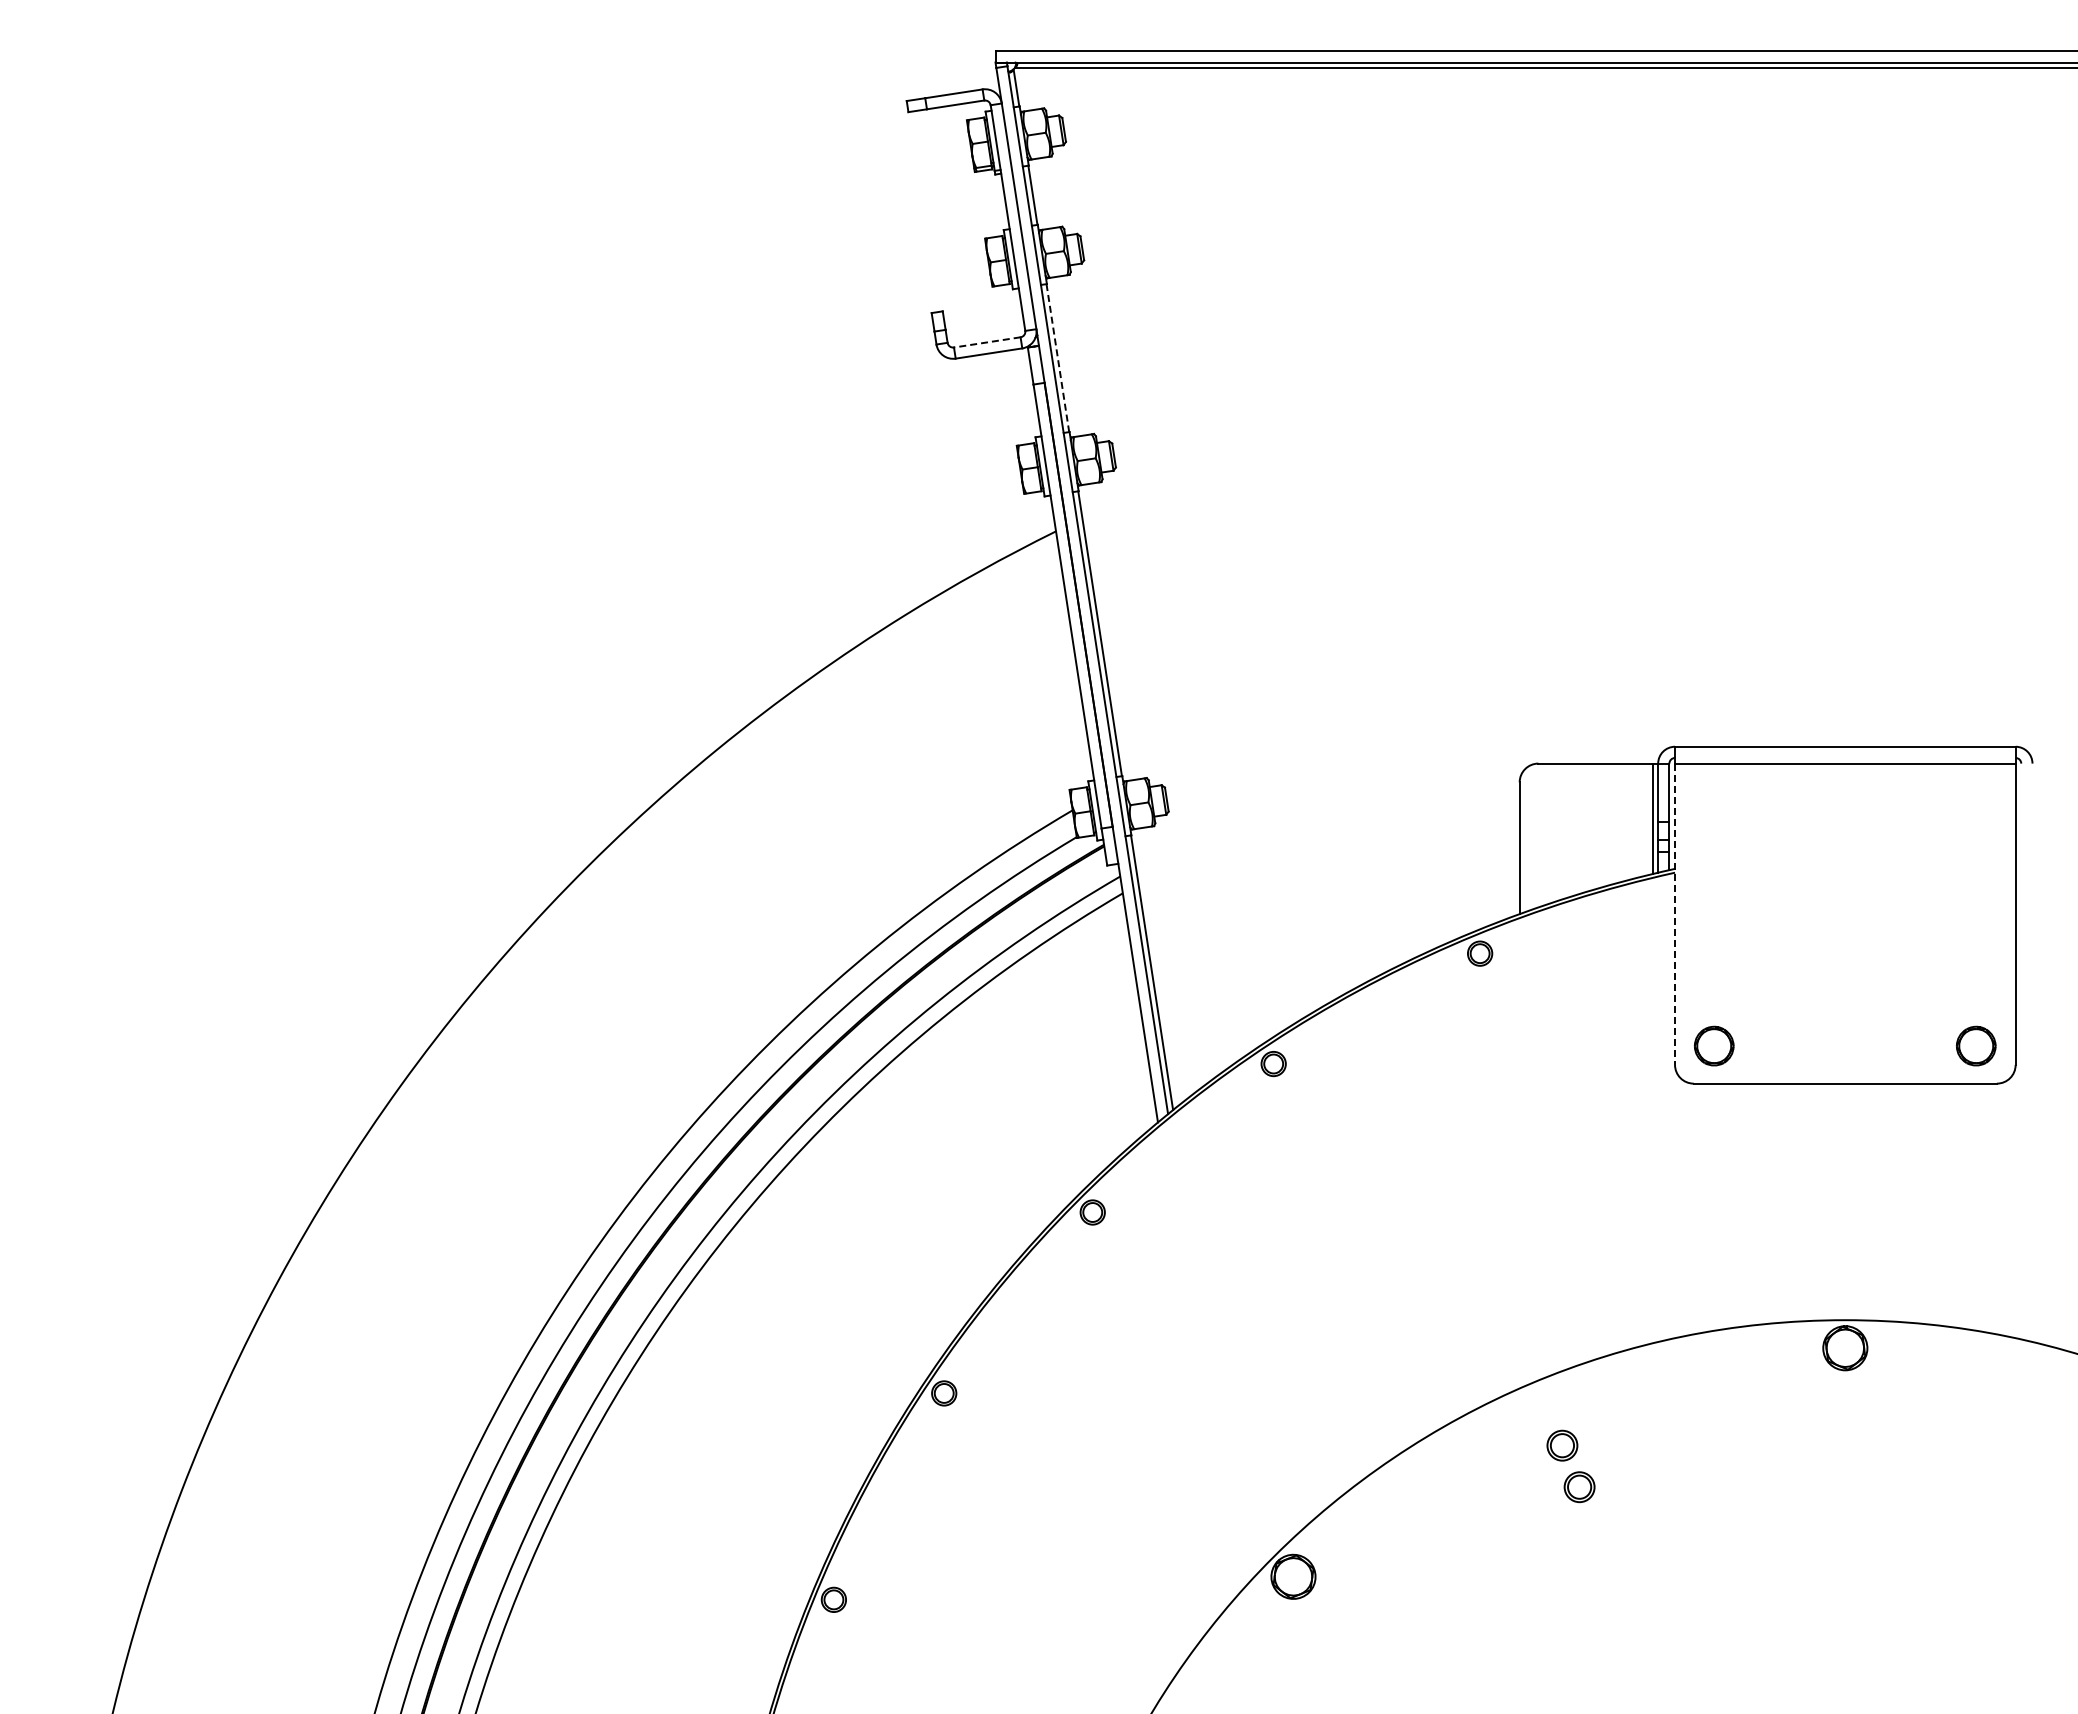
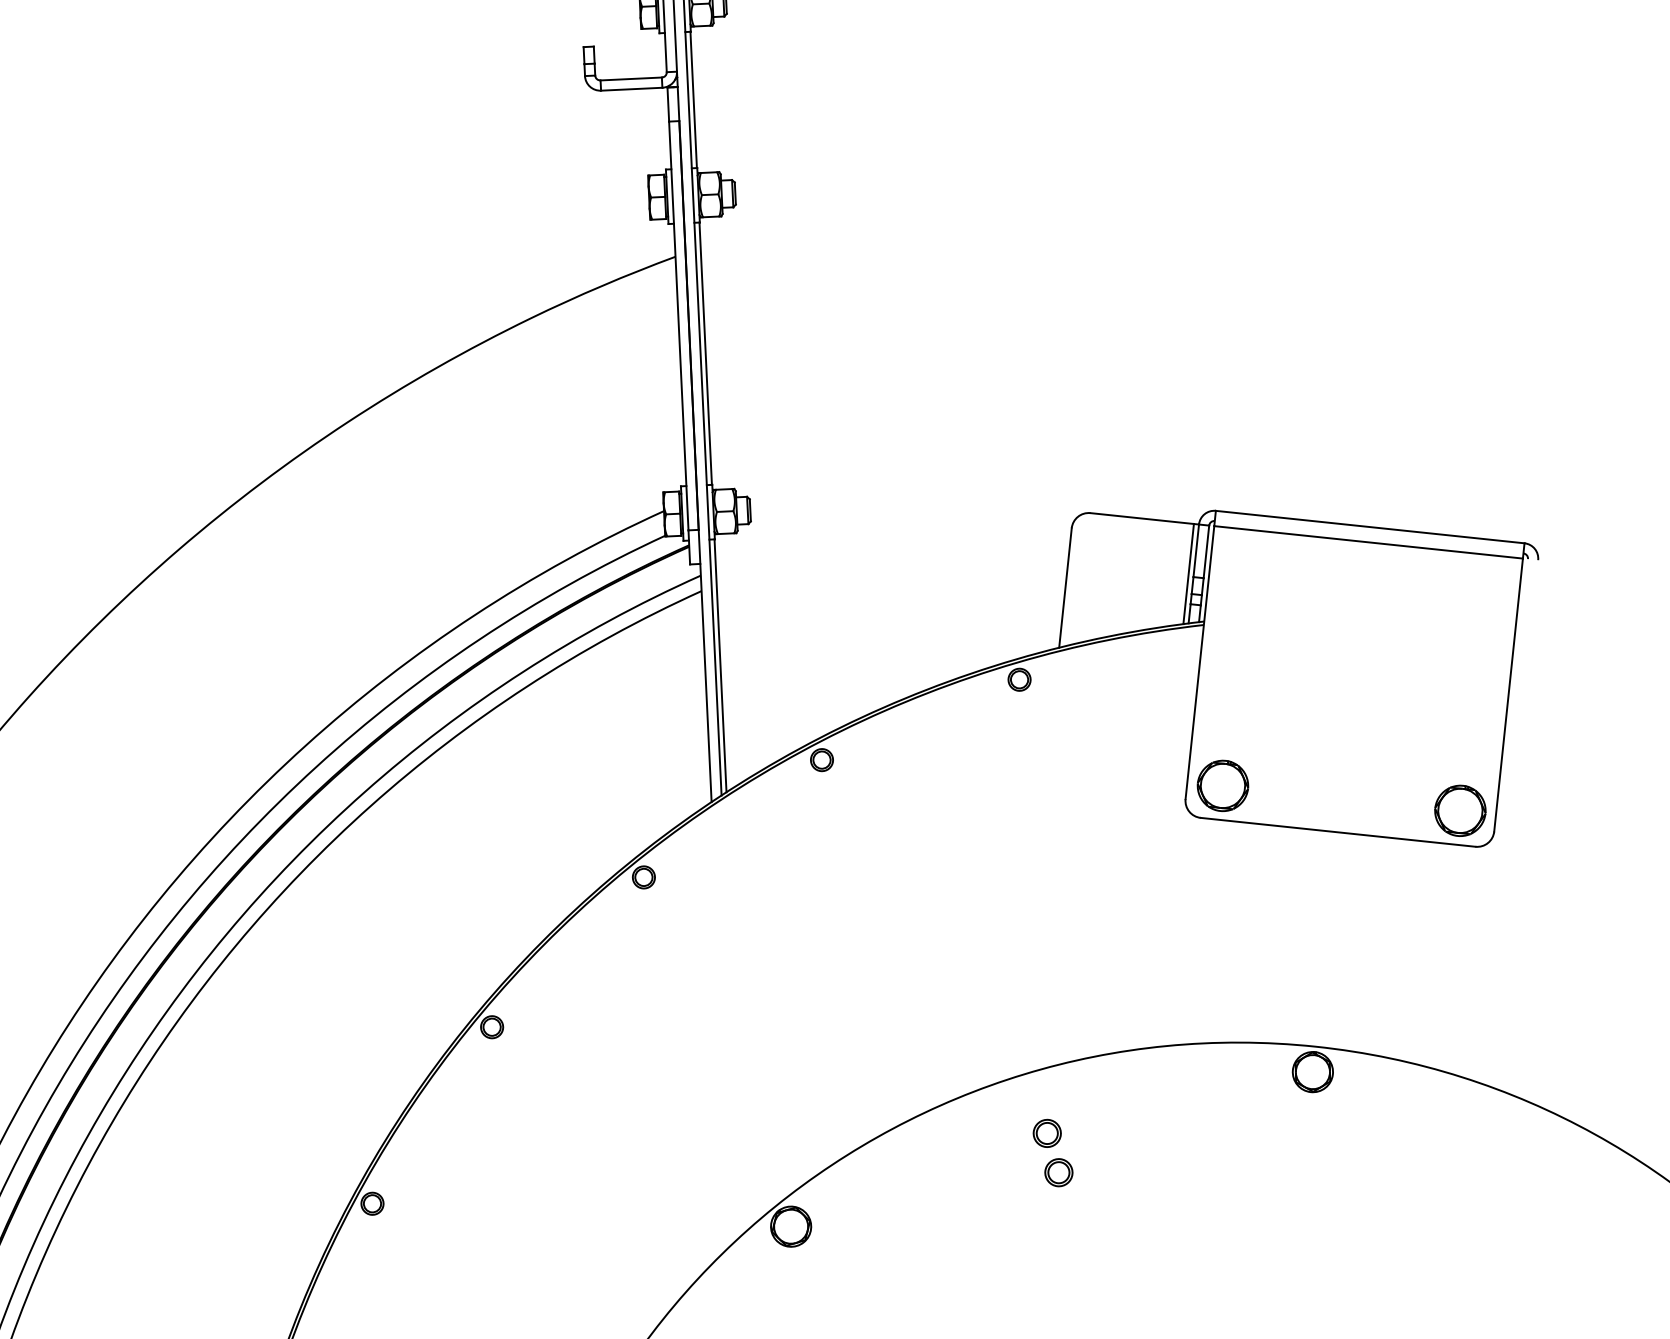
line: (987, 342) -> (631, 79), dashed -> solid
line: (1057, 358) -> (693, 100), dashed -> solid
line: (1675, 914) -> (1200, 662), dashed -> solid
part: (1713, 1045) -> (1222, 785), size x1.43
part: (1975, 1045) -> (1459, 810), size x1.43

